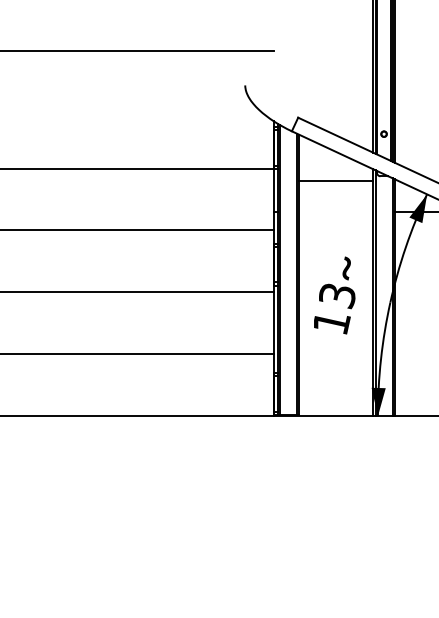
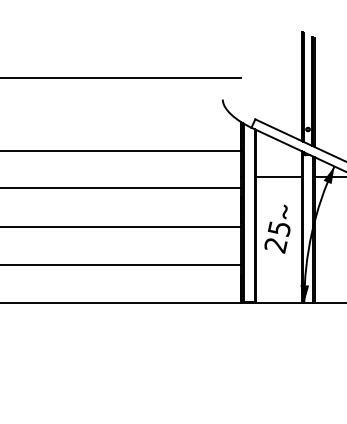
line: (335, 181) -> (278, 177), moved
text: (334, 310) -> (277, 237), 13 -> 25

